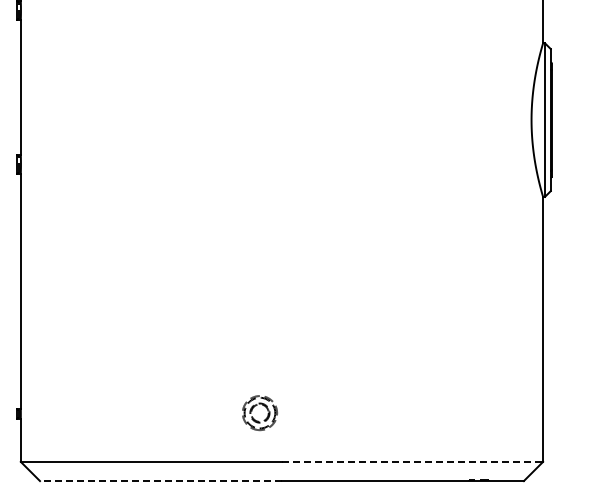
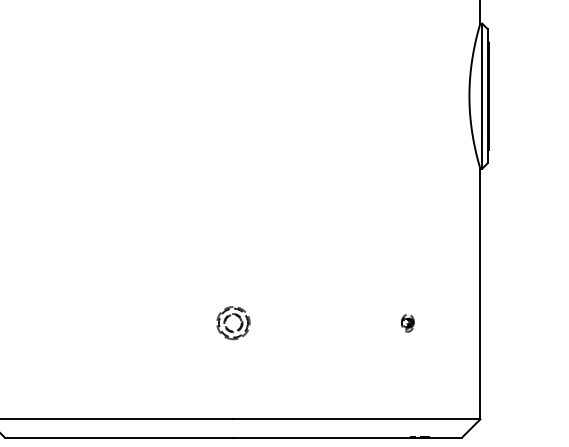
part: (466, 360) -> (407, 323), added
part: (254, 418) -> (228, 328), moved
line: (412, 461) -> (356, 418), dashed -> solid
line: (160, 481) -> (118, 437), dashed -> solid

